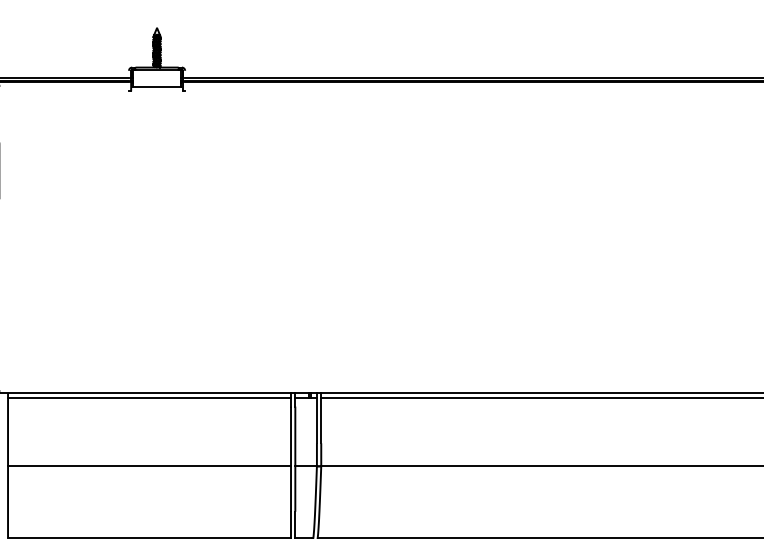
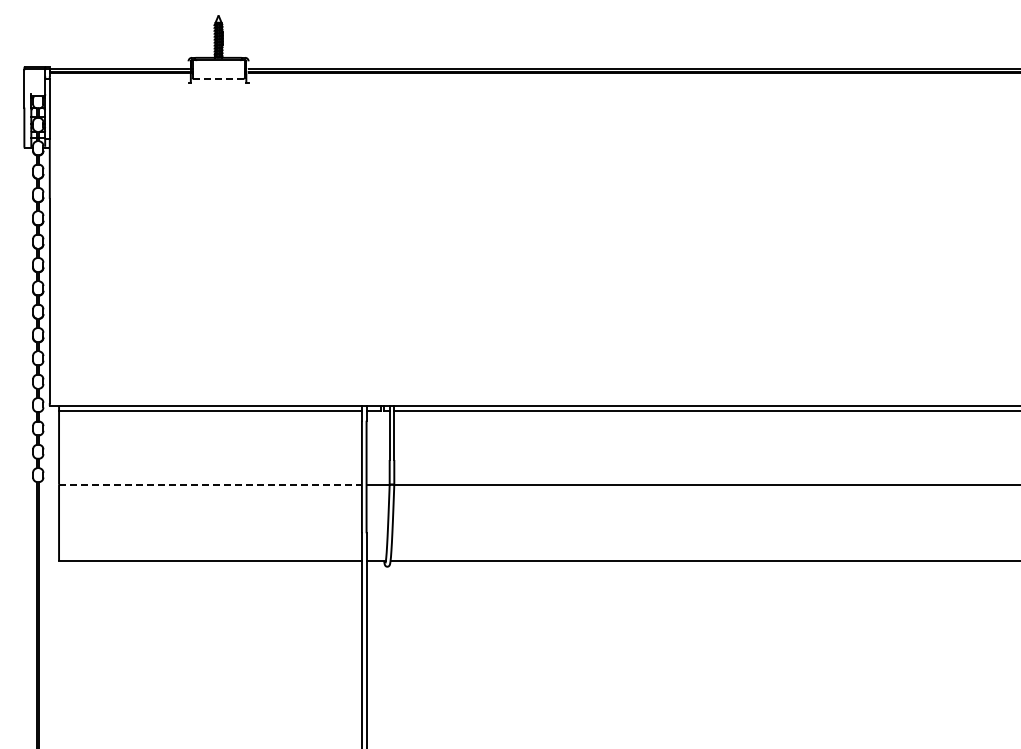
line: (157, 86) -> (219, 78), solid -> dashed
line: (150, 466) -> (211, 484), solid -> dashed

